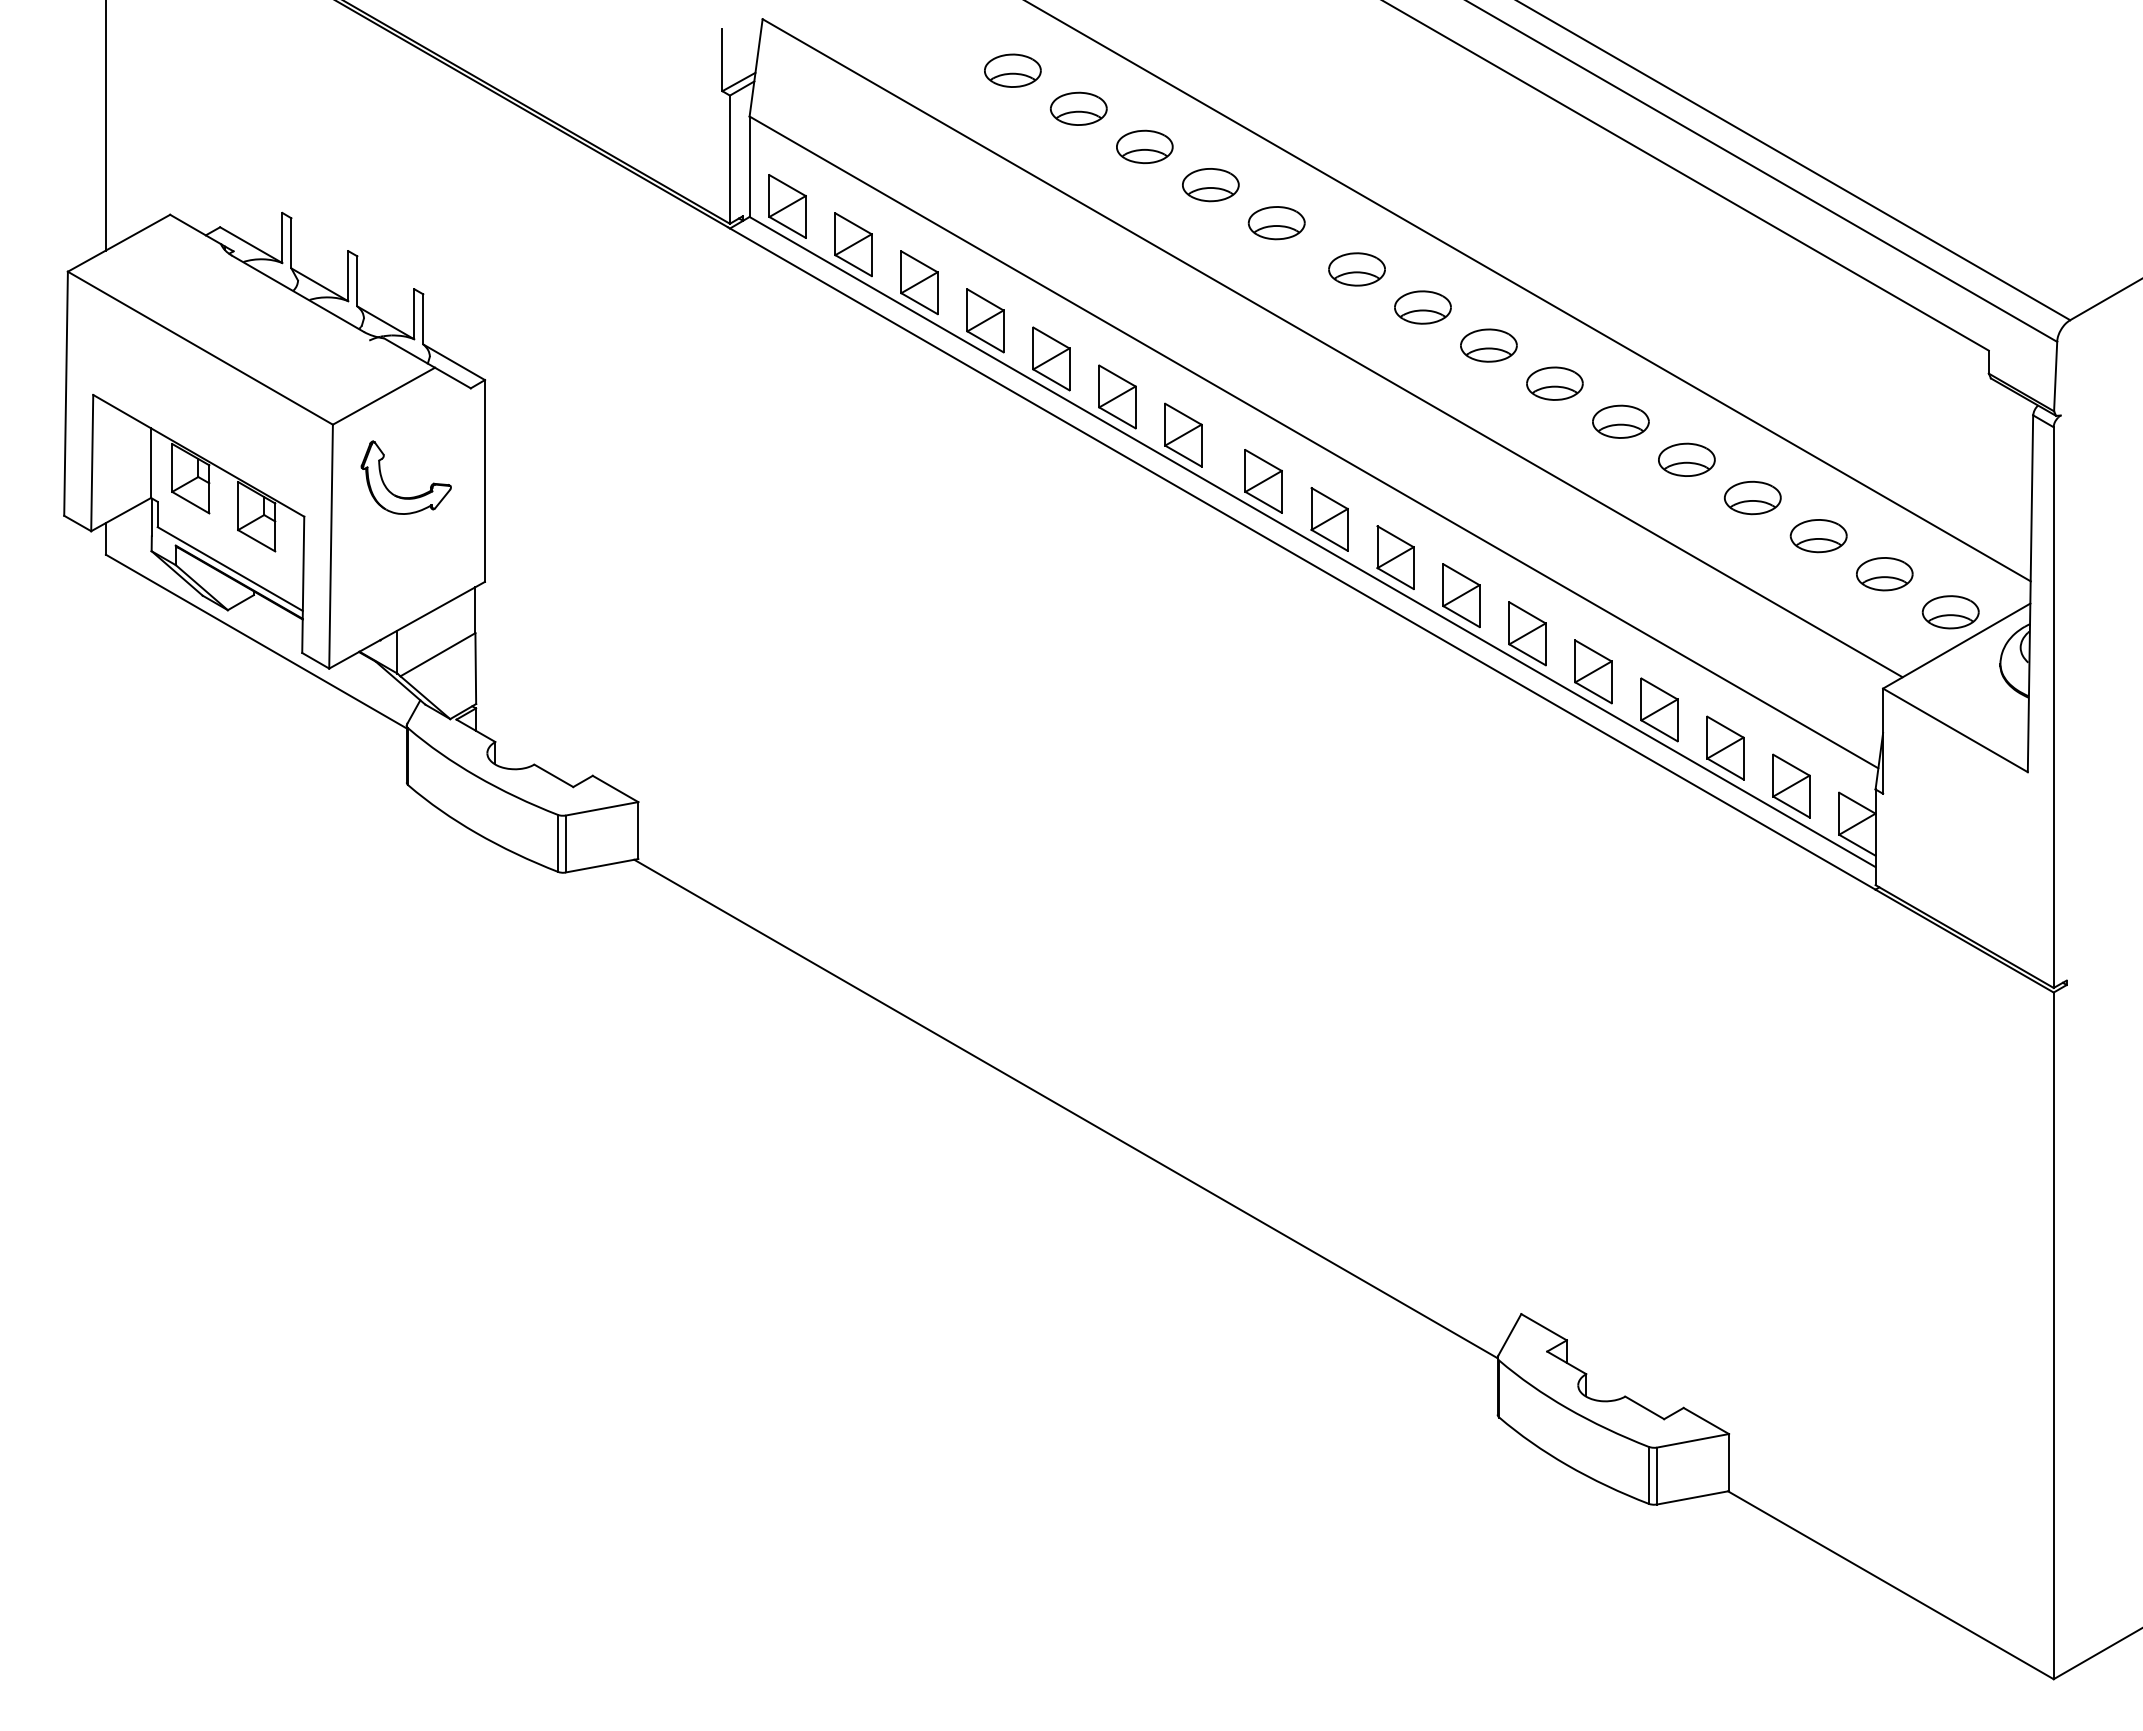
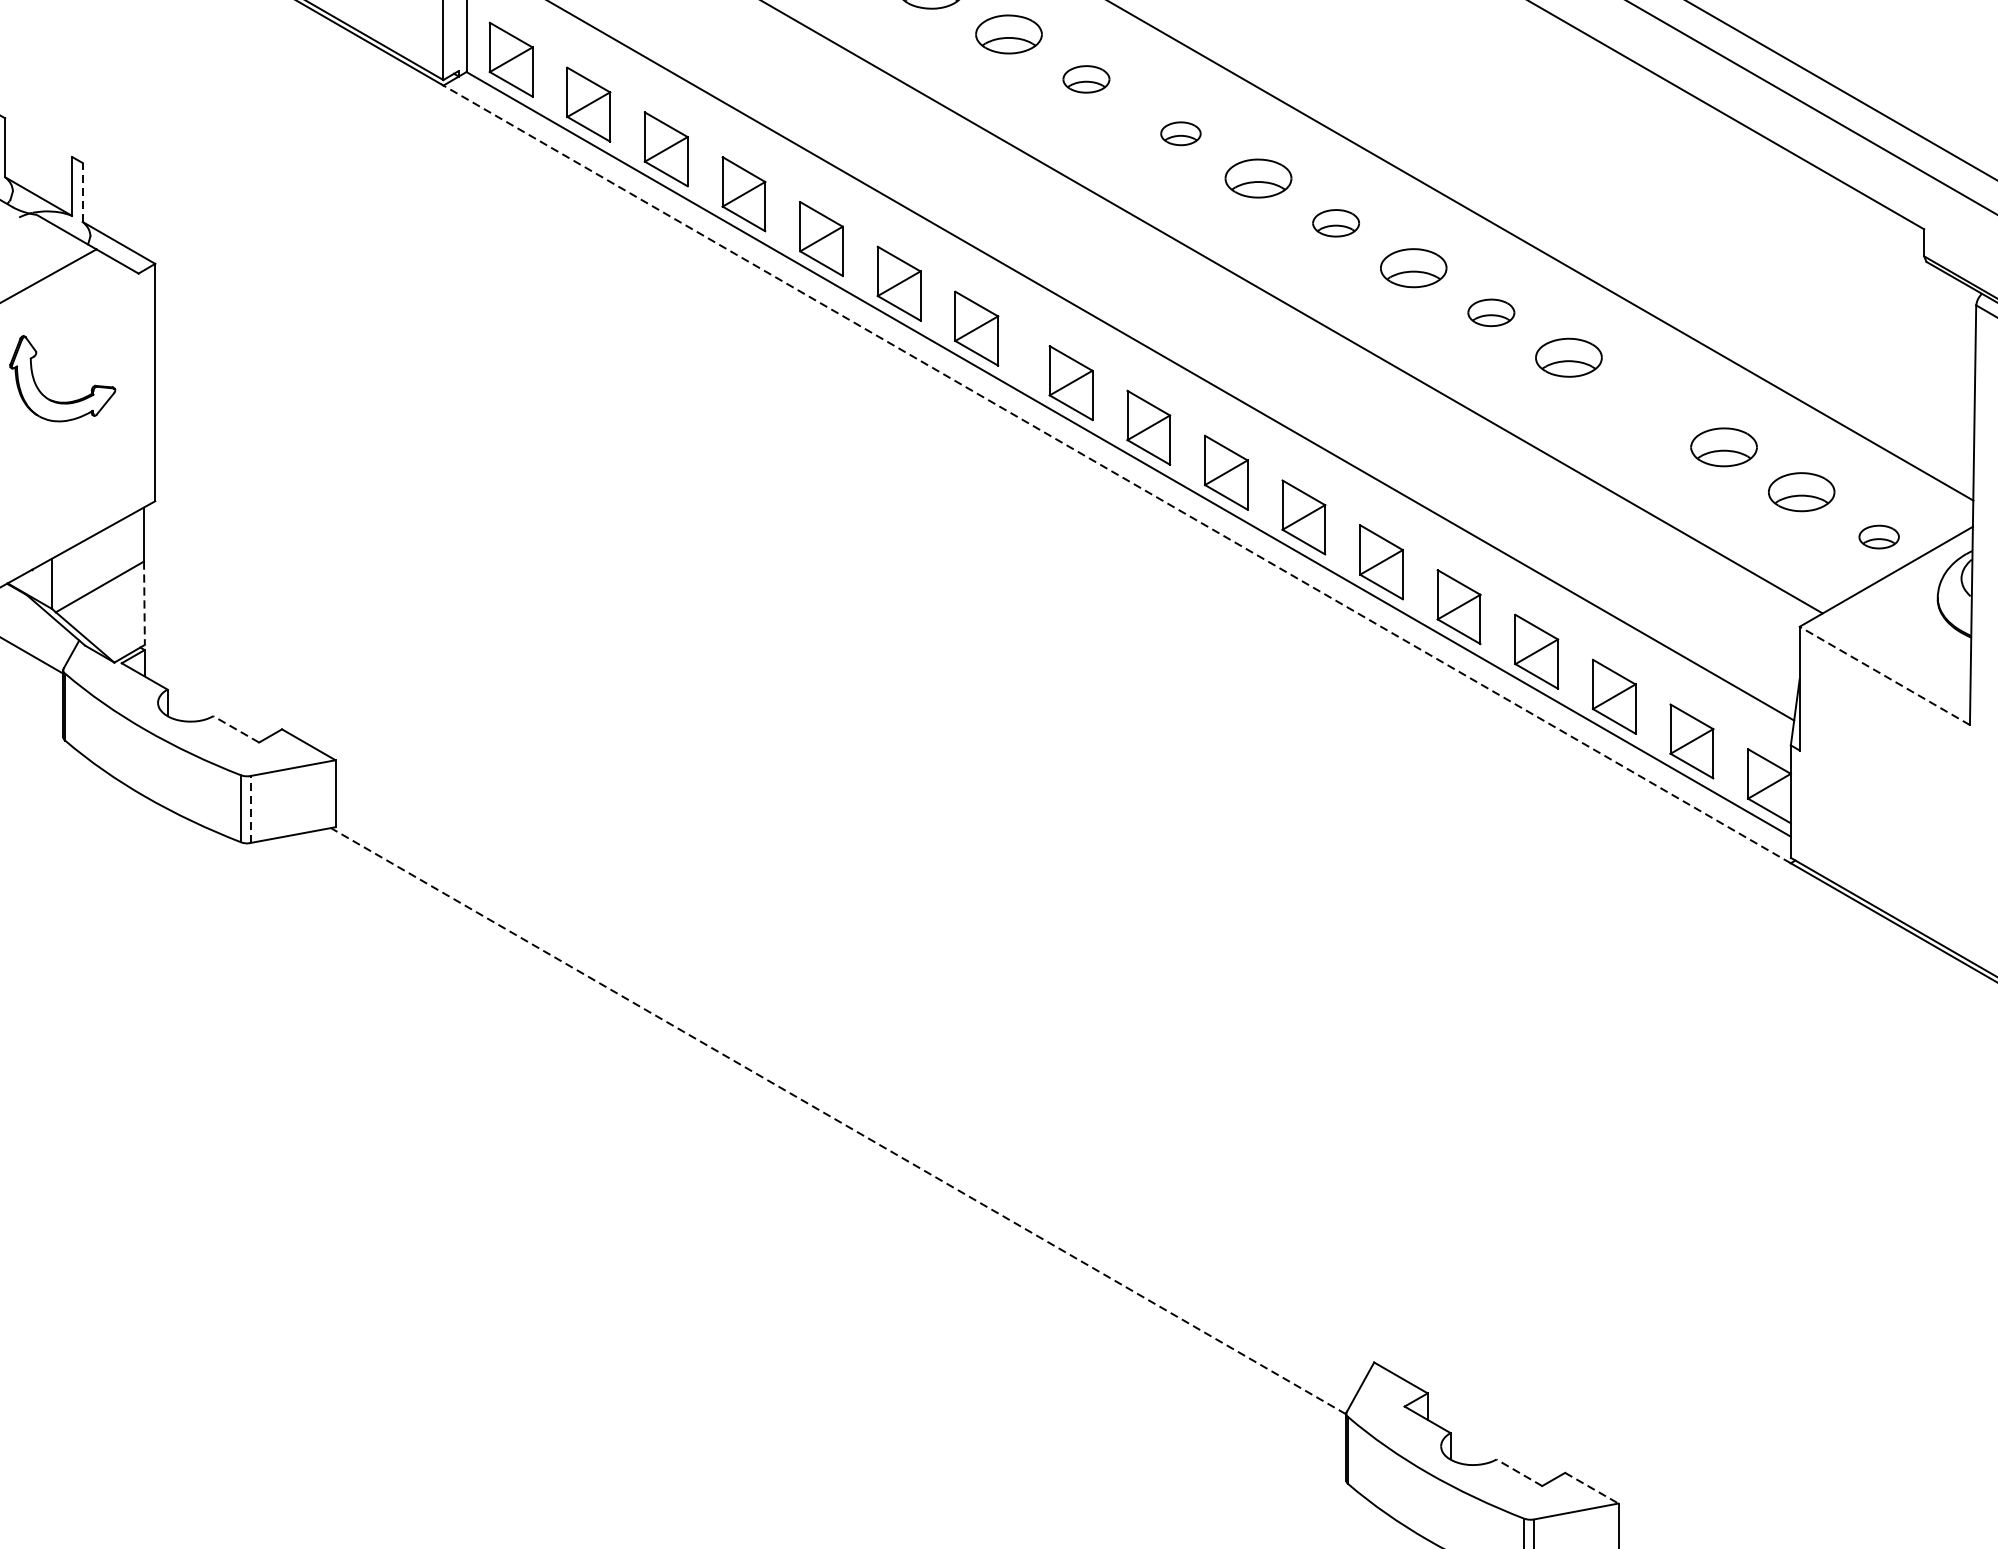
part: (1276, 223) -> (1086, 79), size x0.7
part: (1356, 269) -> (1180, 133), size x0.6
line: (423, 318) -> (82, 191), solid -> dashed
part: (1488, 345) -> (1335, 223), size x0.7
part: (1620, 421) -> (1490, 312), size x0.7
part: (1752, 497) -> (1646, 401), removed
line: (1301, 558) -> (1115, 473), solid -> dashed
part: (1950, 612) -> (1878, 537), size x0.6
line: (475, 669) -> (144, 604), solid -> dashed
line: (1955, 730) -> (1884, 676), solid -> dashed
line: (553, 775) -> (235, 728), solid -> dashed
line: (565, 843) -> (249, 808), solid -> dashed
line: (1065, 1108) -> (838, 1120), solid -> dashed
line: (1644, 1407) -> (1519, 1472), solid -> dashed
line: (1706, 1421) -> (1592, 1488), solid -> dashed

